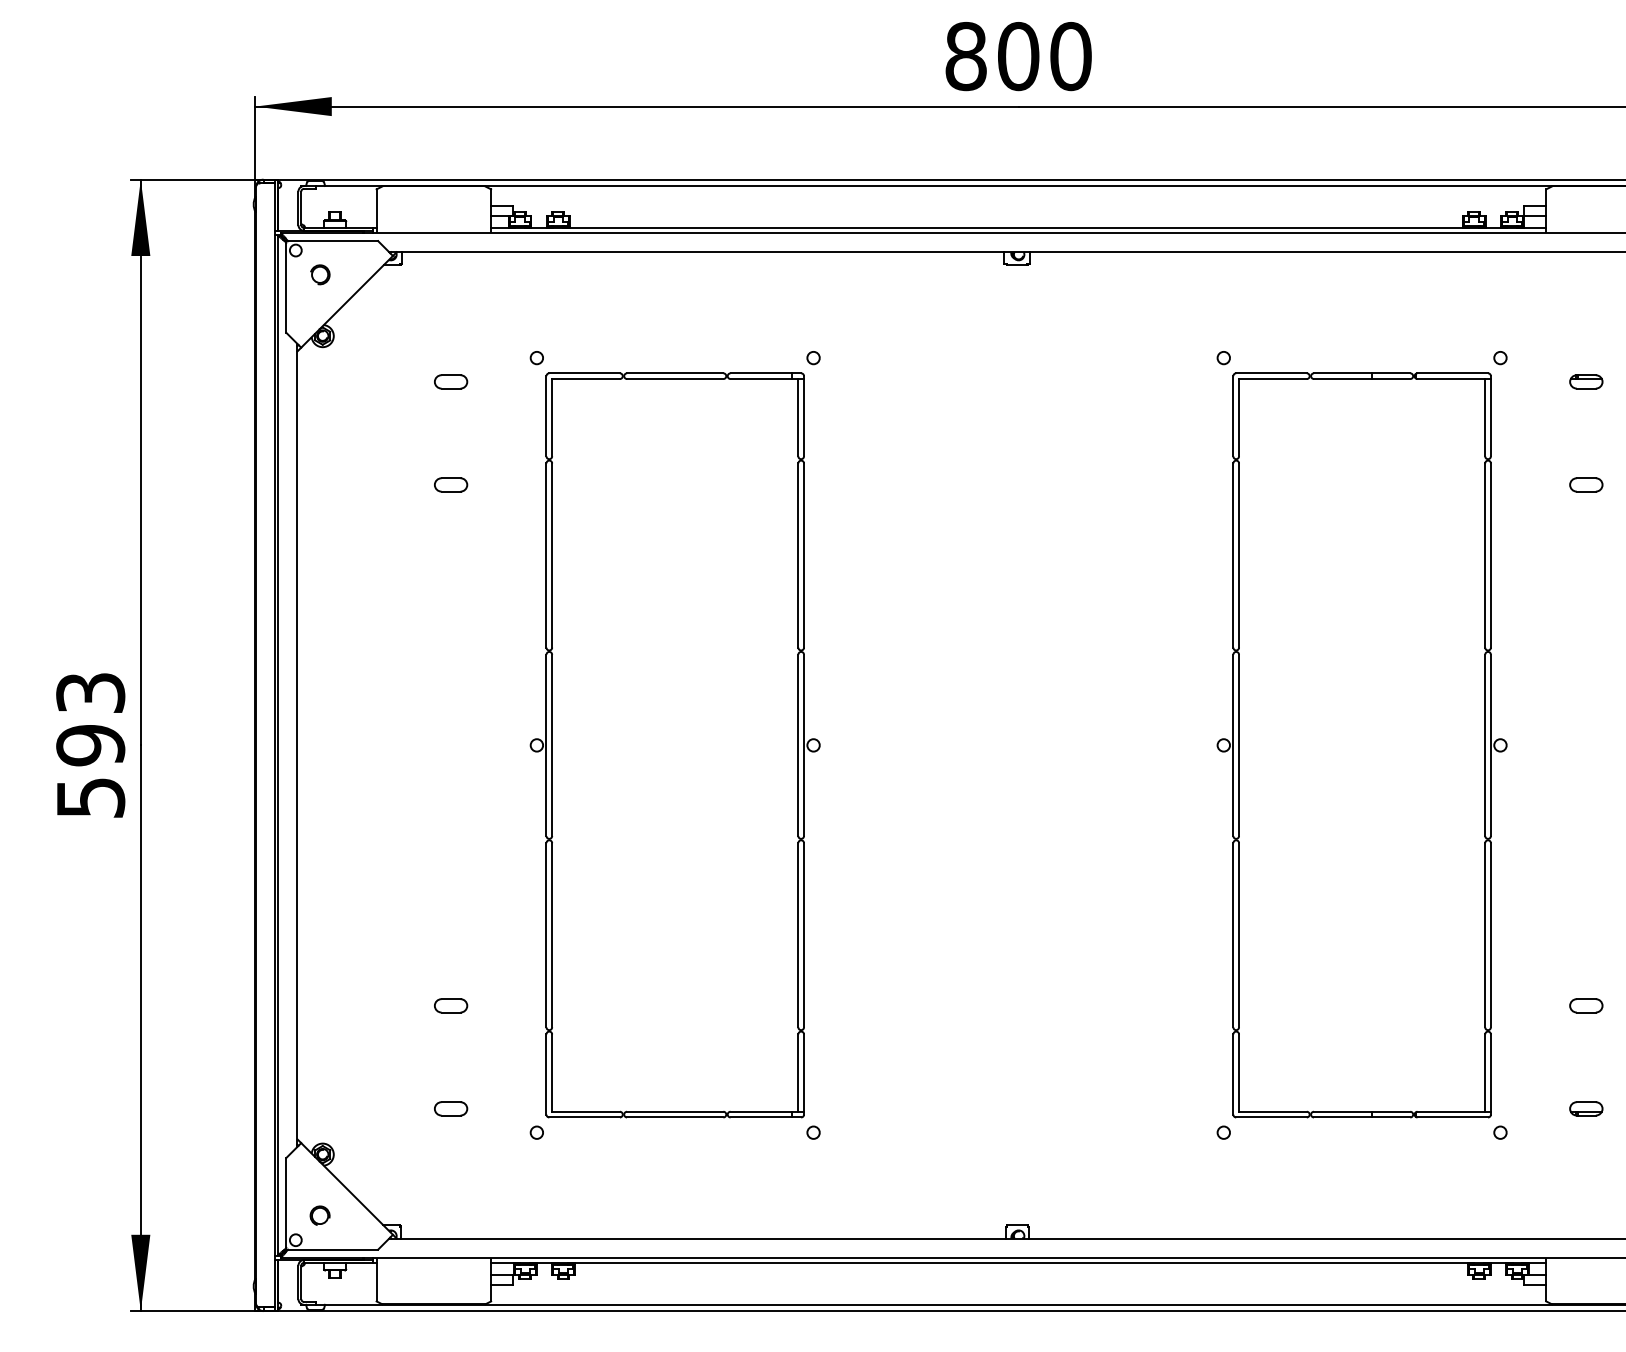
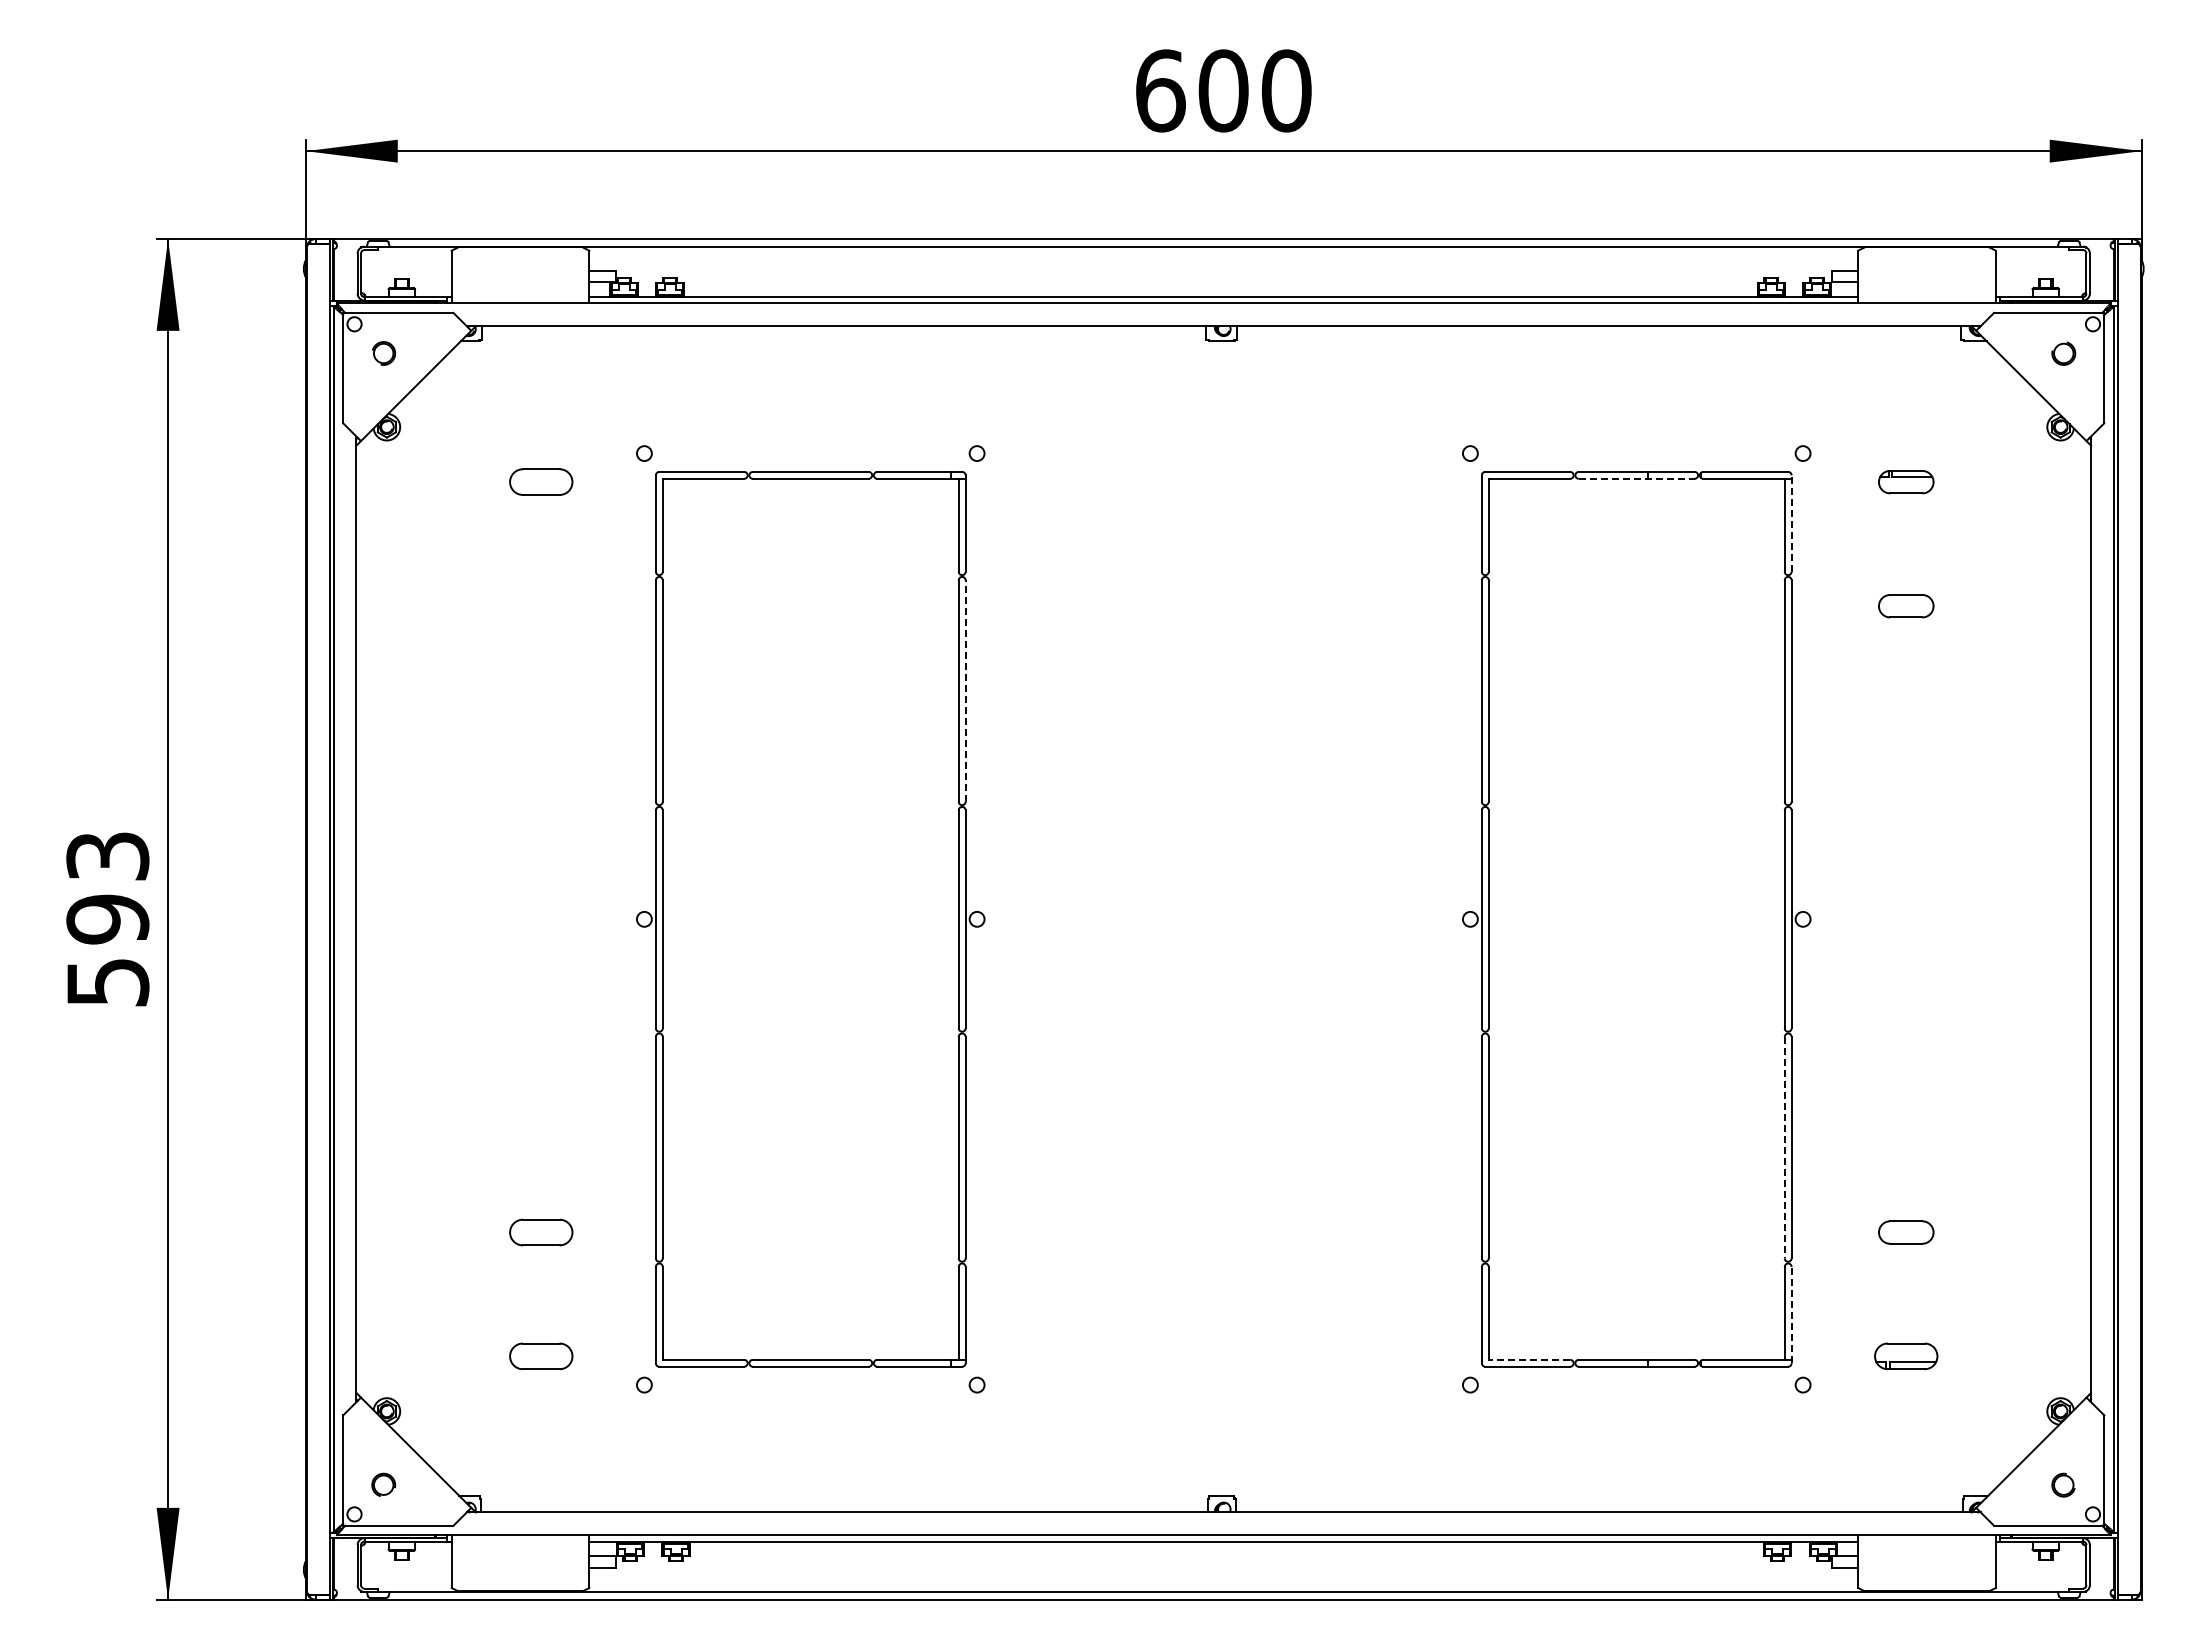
text: (966, 56) -> (1160, 90), 800 -> 600
line: (1361, 378) -> (1636, 478), solid -> dashed
part: (450, 382) -> (540, 482), size x1.6
part: (1586, 382) -> (1906, 482), size x1.4
line: (1490, 416) -> (1791, 523), solid -> dashed
part: (450, 484) -> (540, 605), removed
part: (1586, 484) -> (1906, 605), size x1.4
line: (803, 555) -> (965, 691), solid -> dashed
line: (1485, 935) -> (1784, 1147), solid -> dashed
part: (450, 1005) -> (540, 1232), size x1.6
part: (1586, 1005) -> (1906, 1232), size x1.4
line: (1490, 1074) -> (1791, 1314), solid -> dashed
part: (450, 1108) -> (540, 1356), size x1.6
part: (1586, 1108) -> (1906, 1356), size x1.6
line: (1272, 1111) -> (1529, 1359), solid -> dashed

